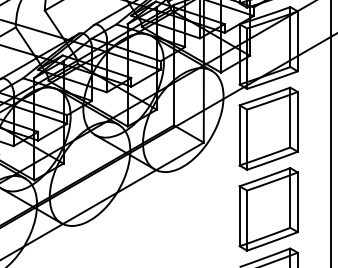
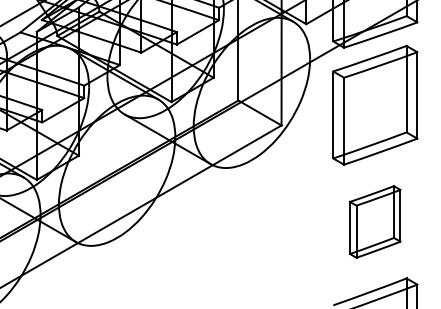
part: (268, 209) -> (375, 222), size x0.6

